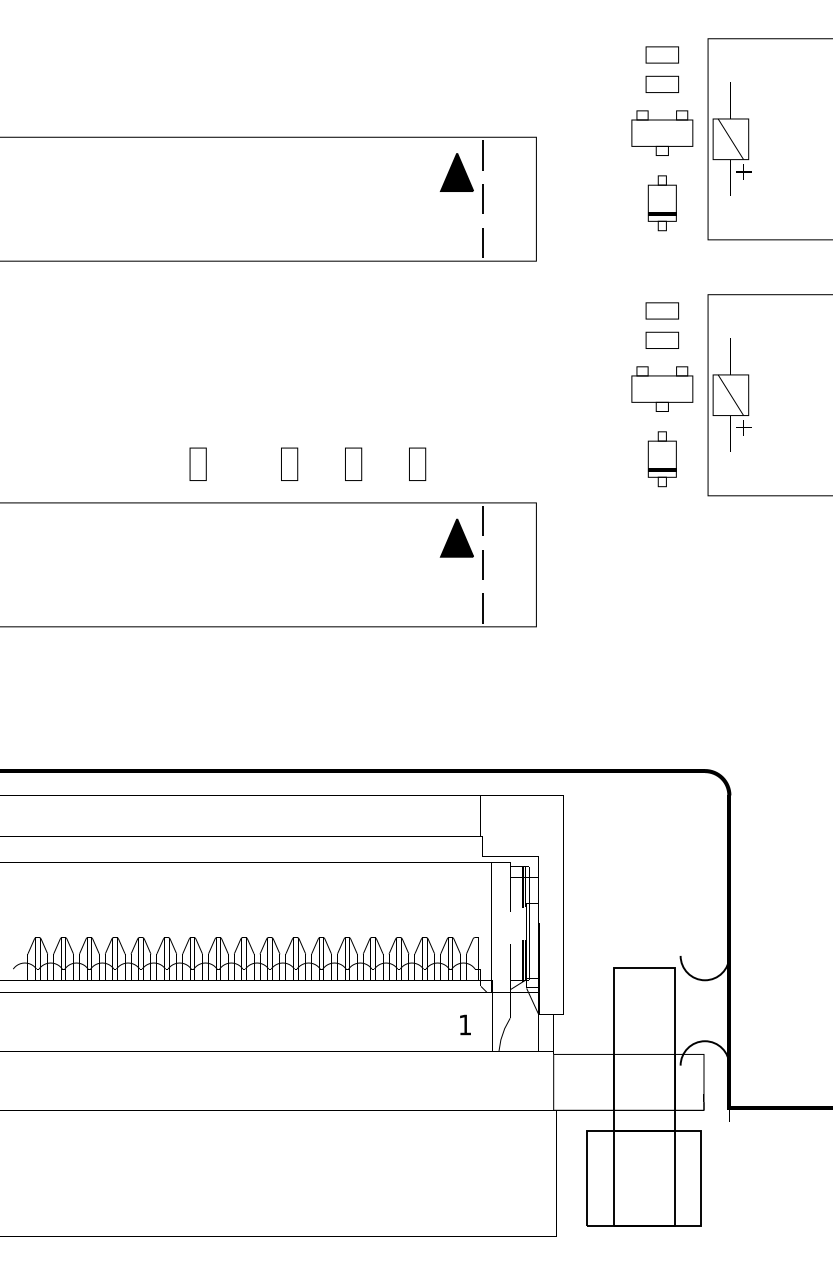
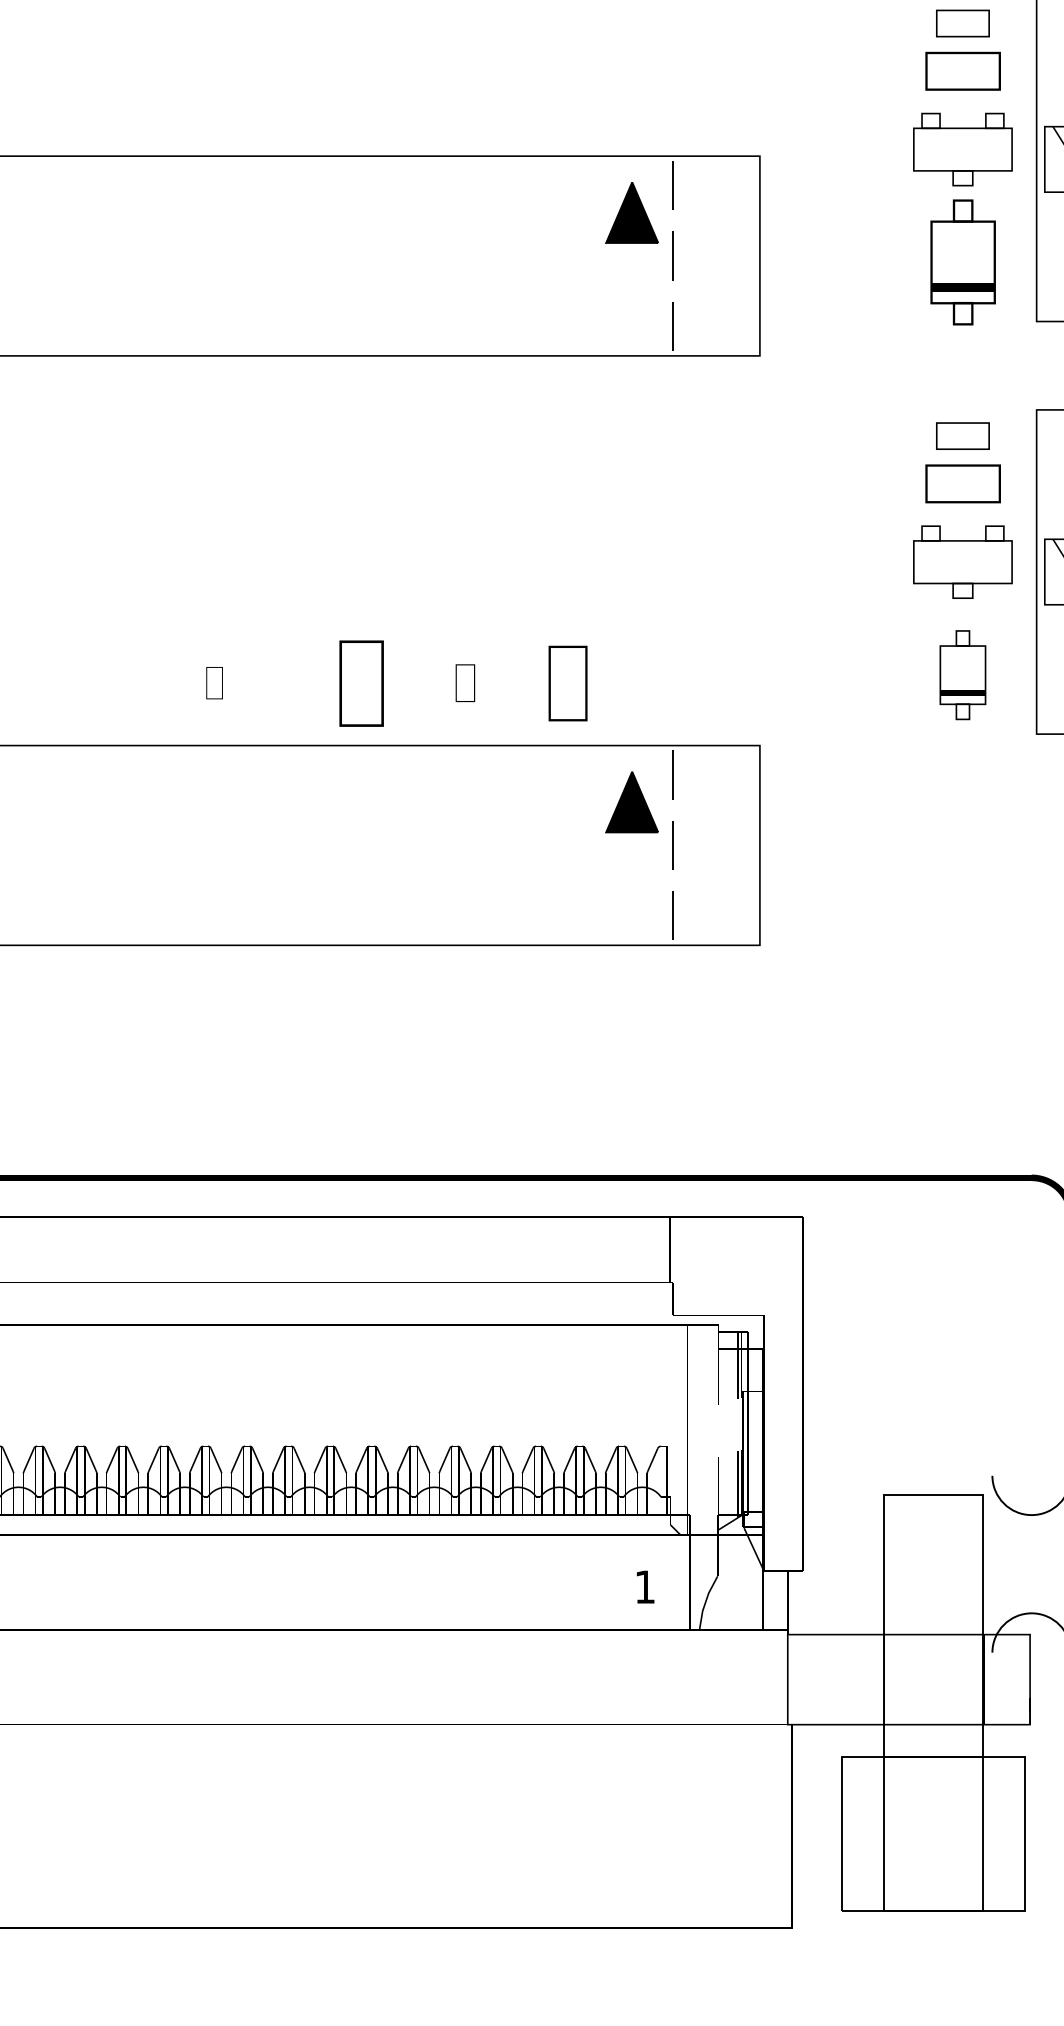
part: (661, 83) -> (961, 69), size x1.4
part: (661, 203) -> (961, 262), size x1.4
part: (661, 339) -> (961, 482), size x1.4
part: (197, 463) -> (213, 682), size x0.6
part: (289, 463) -> (361, 682), size x1.6
part: (353, 463) -> (465, 682), size x0.7
part: (417, 463) -> (568, 682), size x1.4

